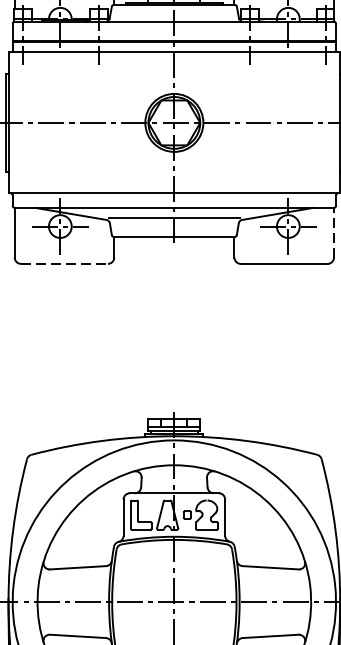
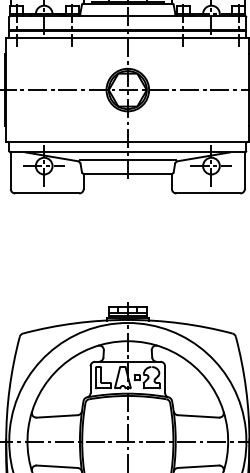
line: (333, 232) -> (244, 170), dashed -> solid
line: (64, 263) -> (47, 193), dashed -> solid

